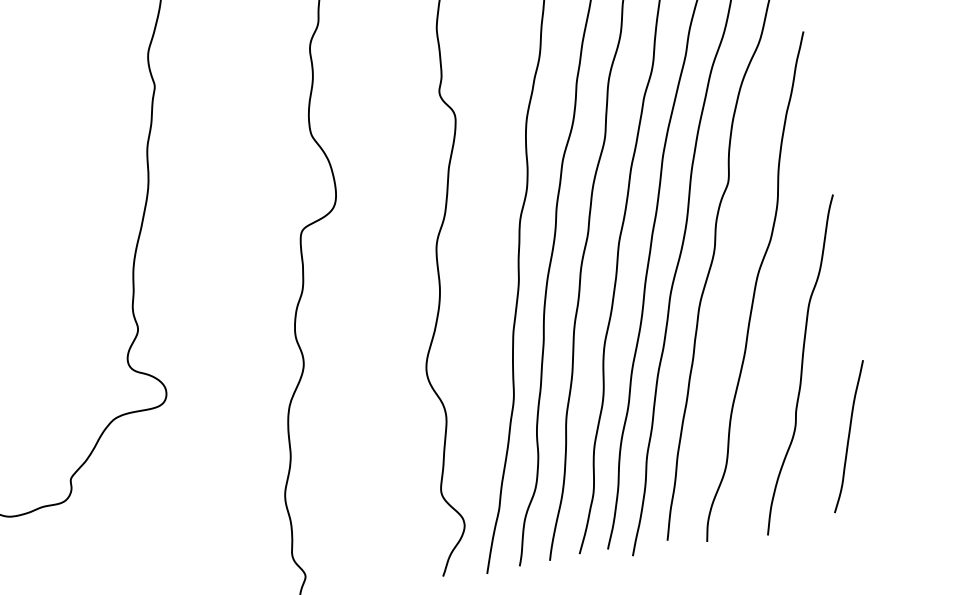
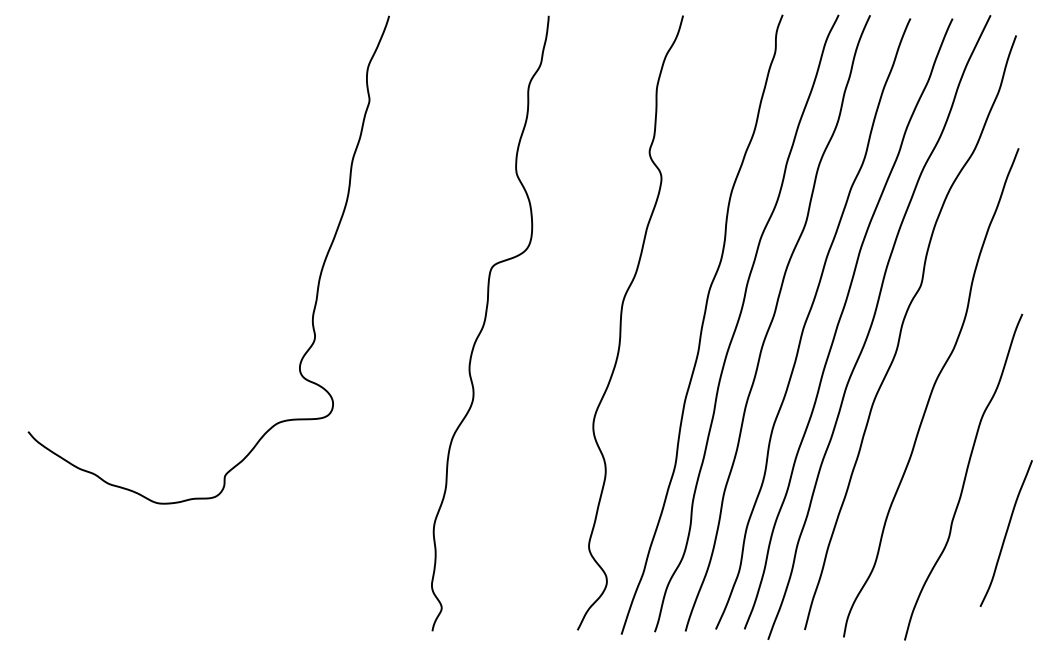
curve: (848, 436) -> (1005, 533), moved

